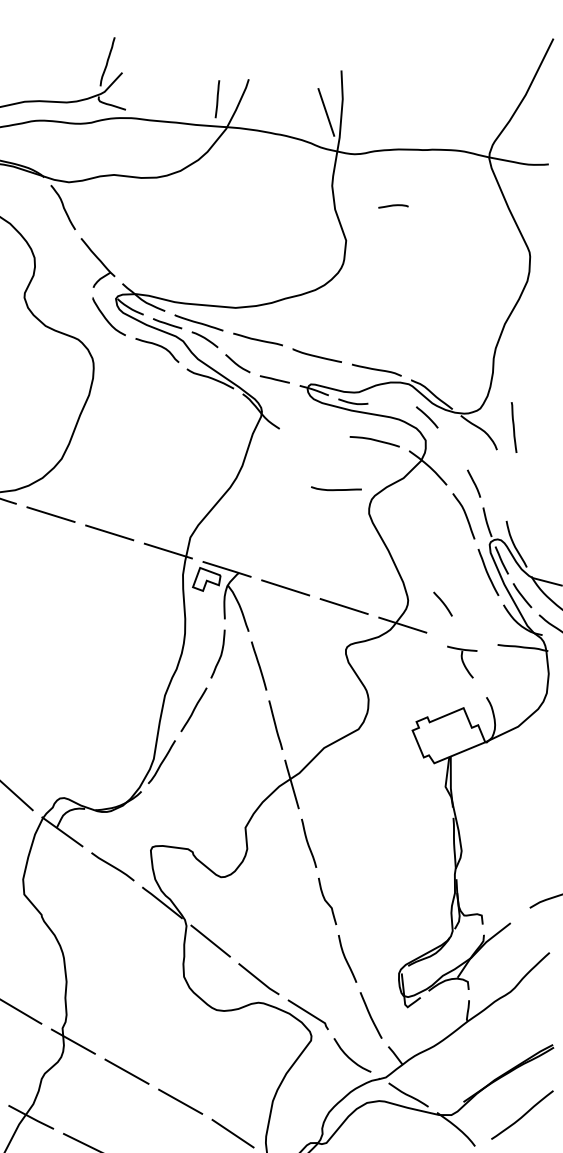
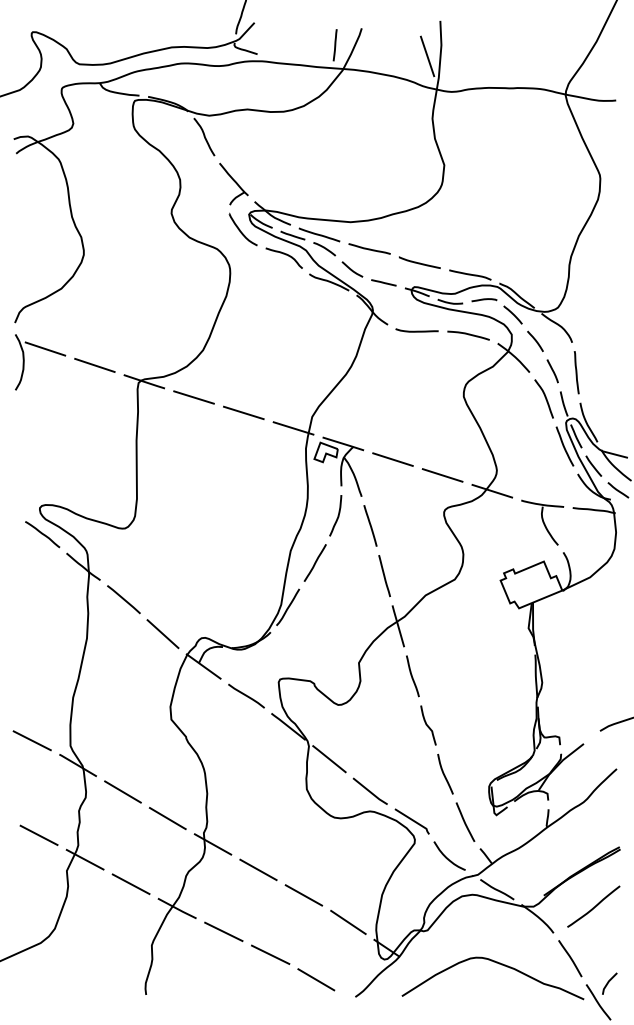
curve: (393, 206) -> (484, 300), moved
line: (513, 427) -> (576, 372), moved
line: (335, 488) -> (416, 330), moved
line: (443, 603) -> (535, 340), moved
part: (461, 662) -> (542, 522), size x1.67

